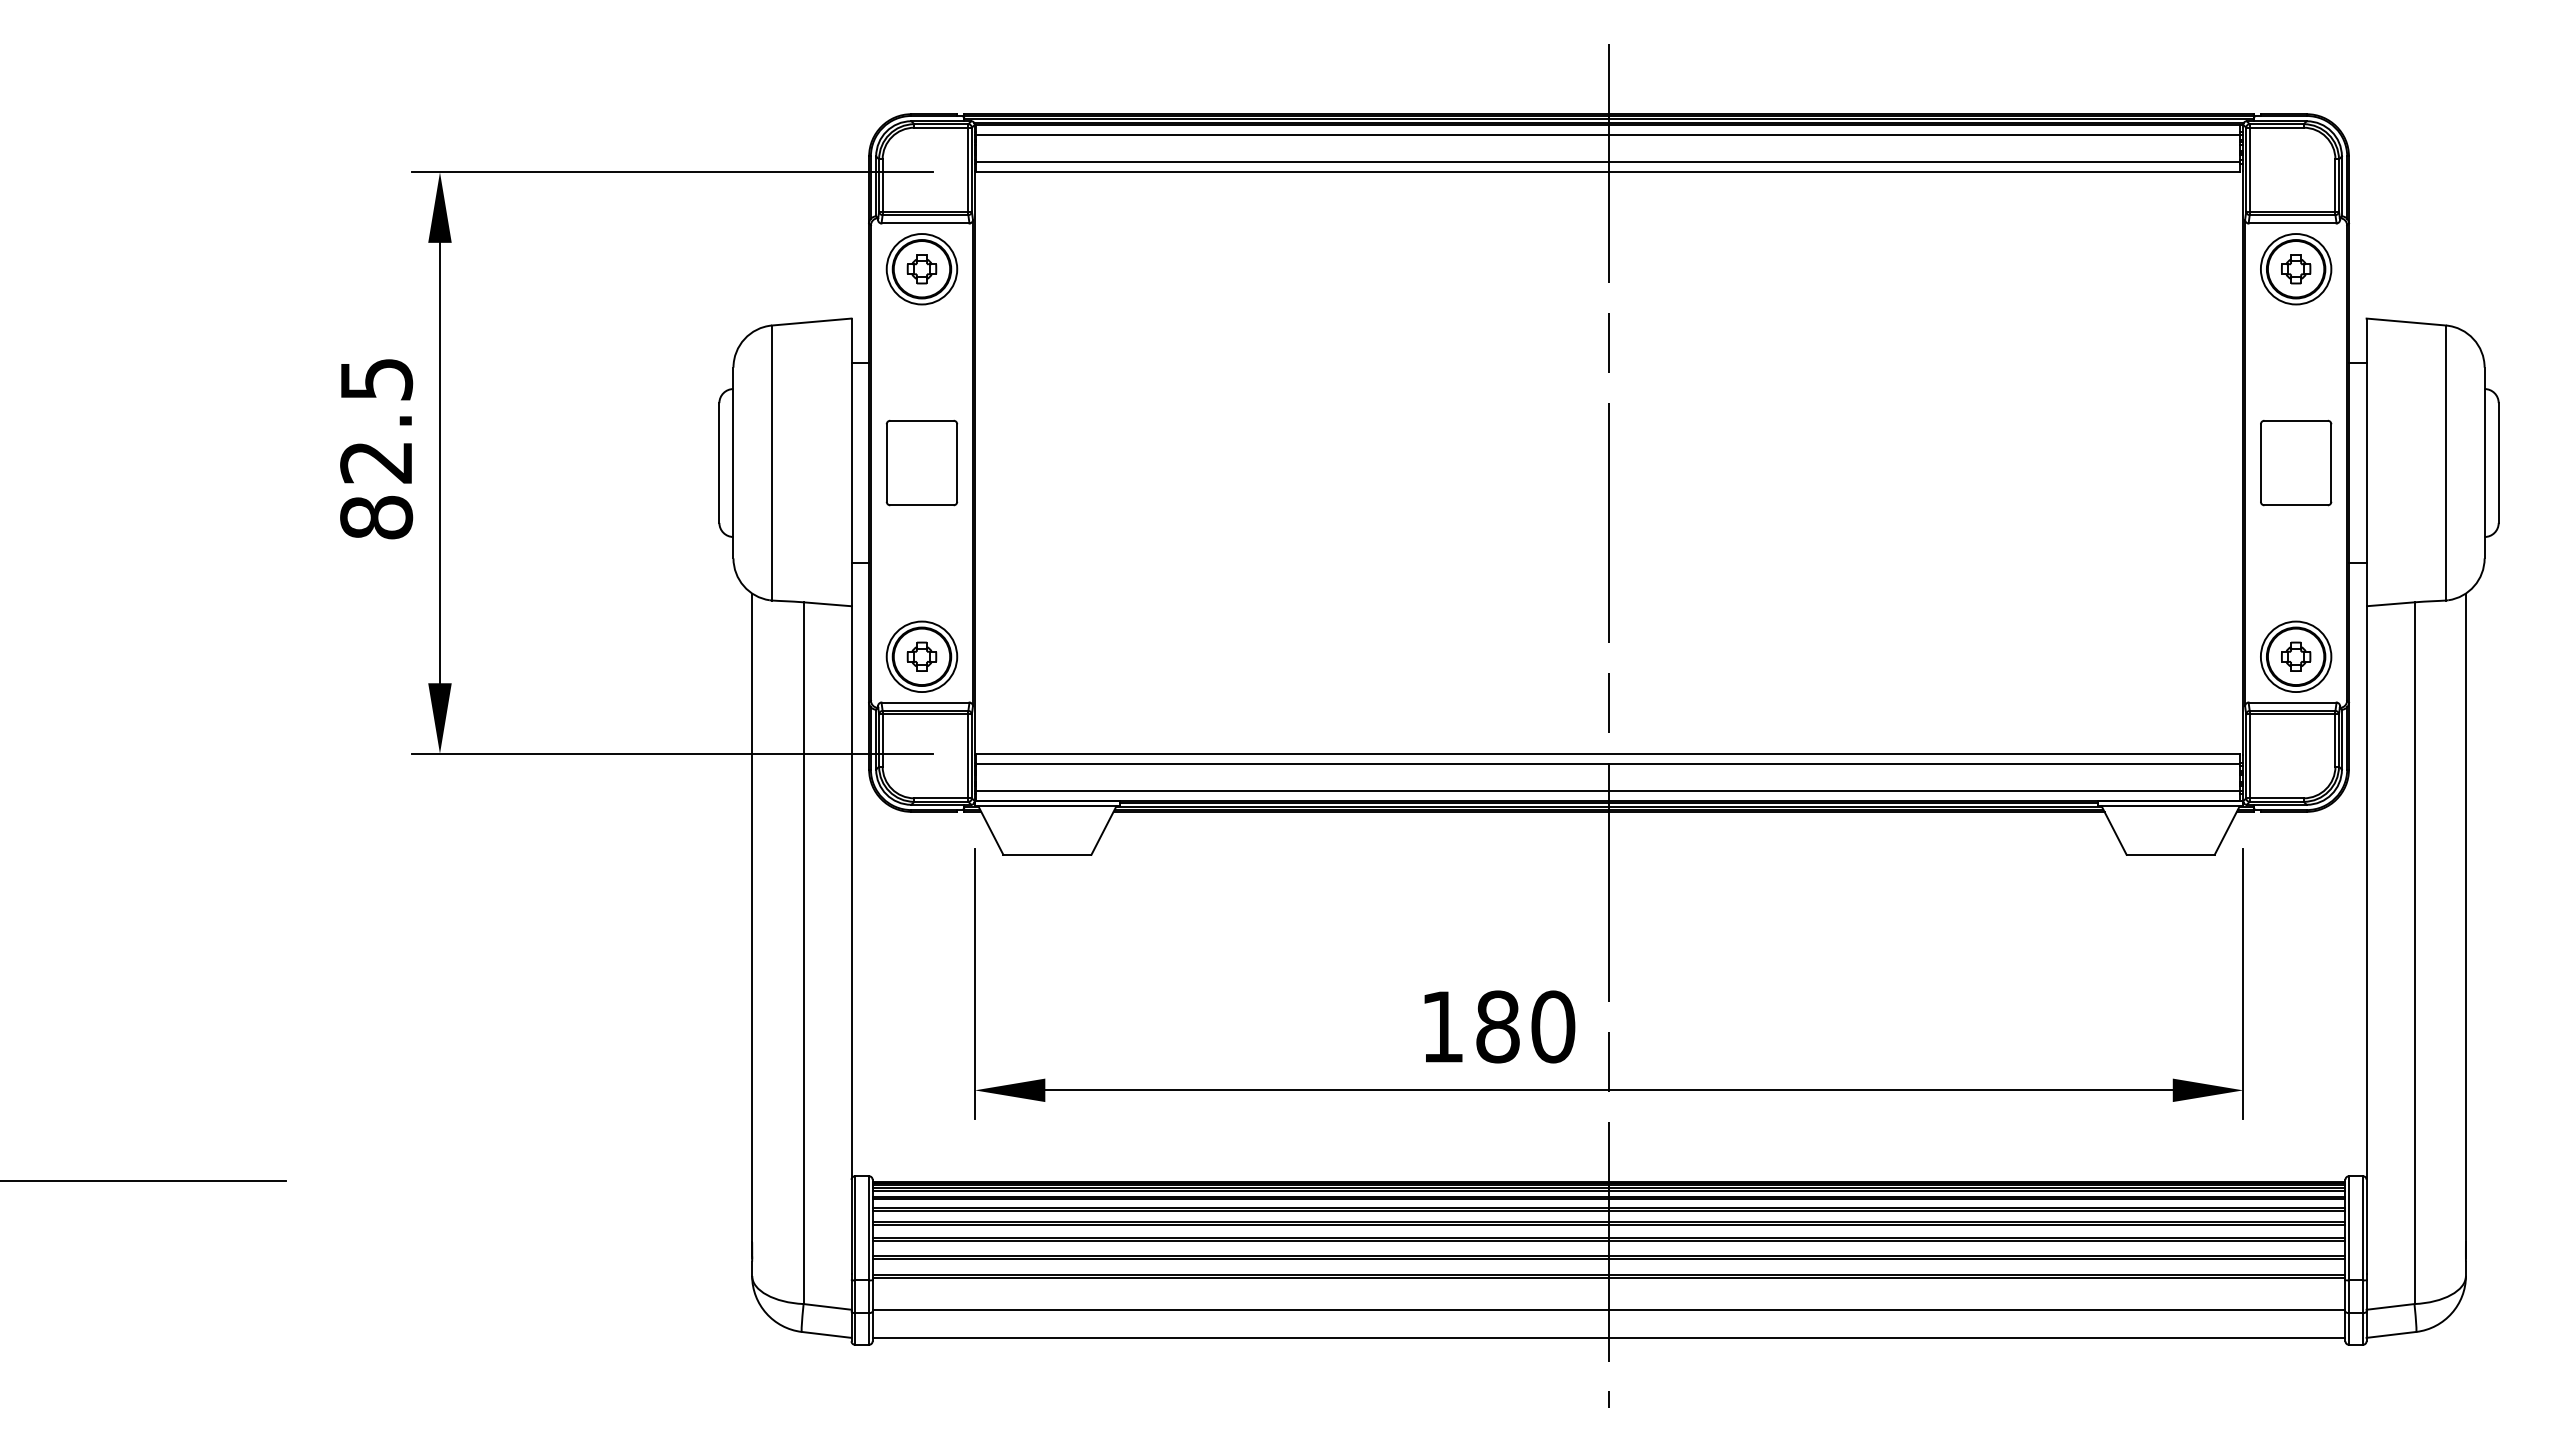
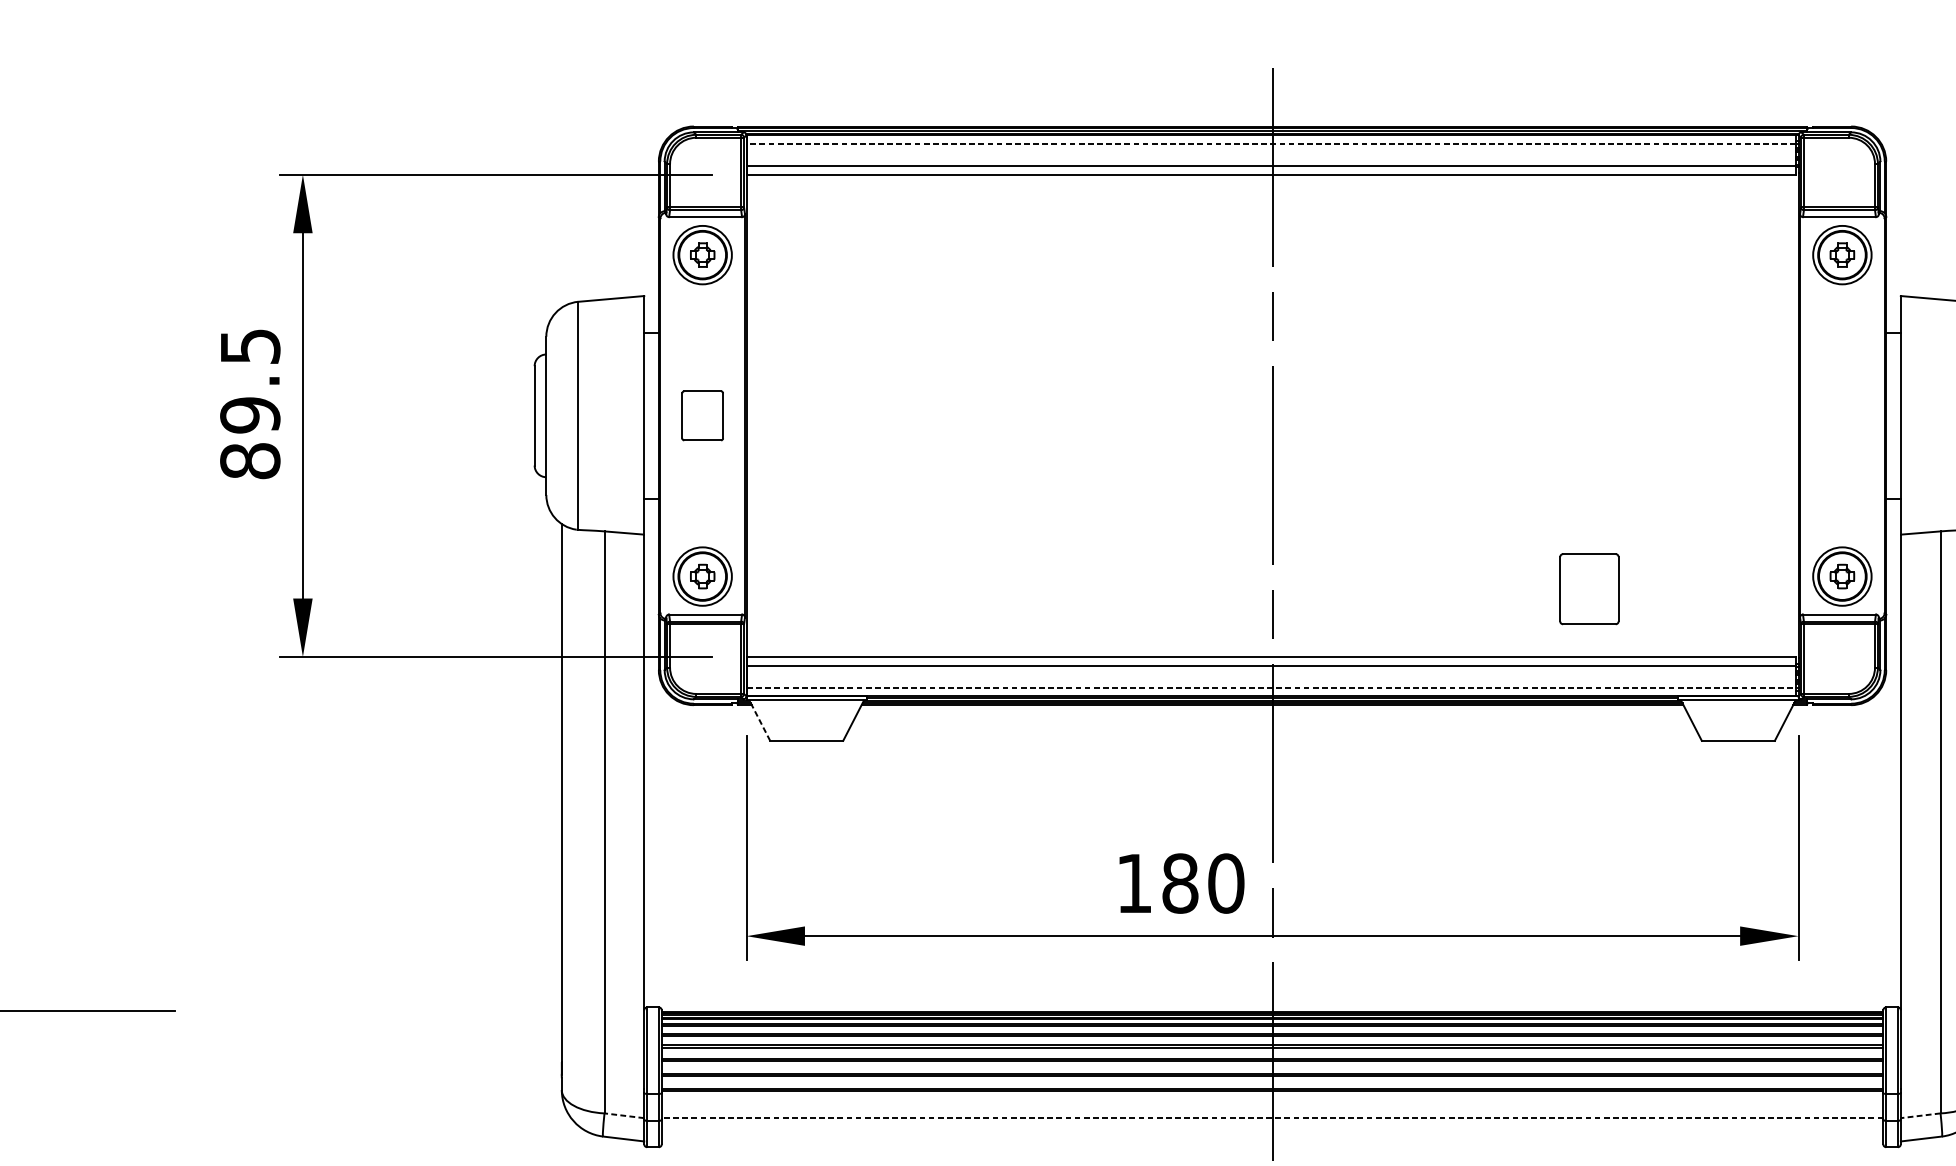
line: (1607, 135) -> (1271, 144), solid -> dashed
text: (376, 462) -> (250, 415), 82.5 -> 89.5
part: (921, 462) -> (702, 415), size x0.7
part: (2296, 462) -> (1589, 588), moved
line: (1608, 790) -> (1272, 687), solid -> dashed
line: (990, 830) -> (759, 720), solid -> dashed
line: (827, 1306) -> (624, 1115), solid -> dashed
line: (2390, 1306) -> (1920, 1115), solid -> dashed
line: (1608, 1309) -> (1272, 1117), solid -> dashed
line: (1608, 1337) -> (1272, 1141), removed

